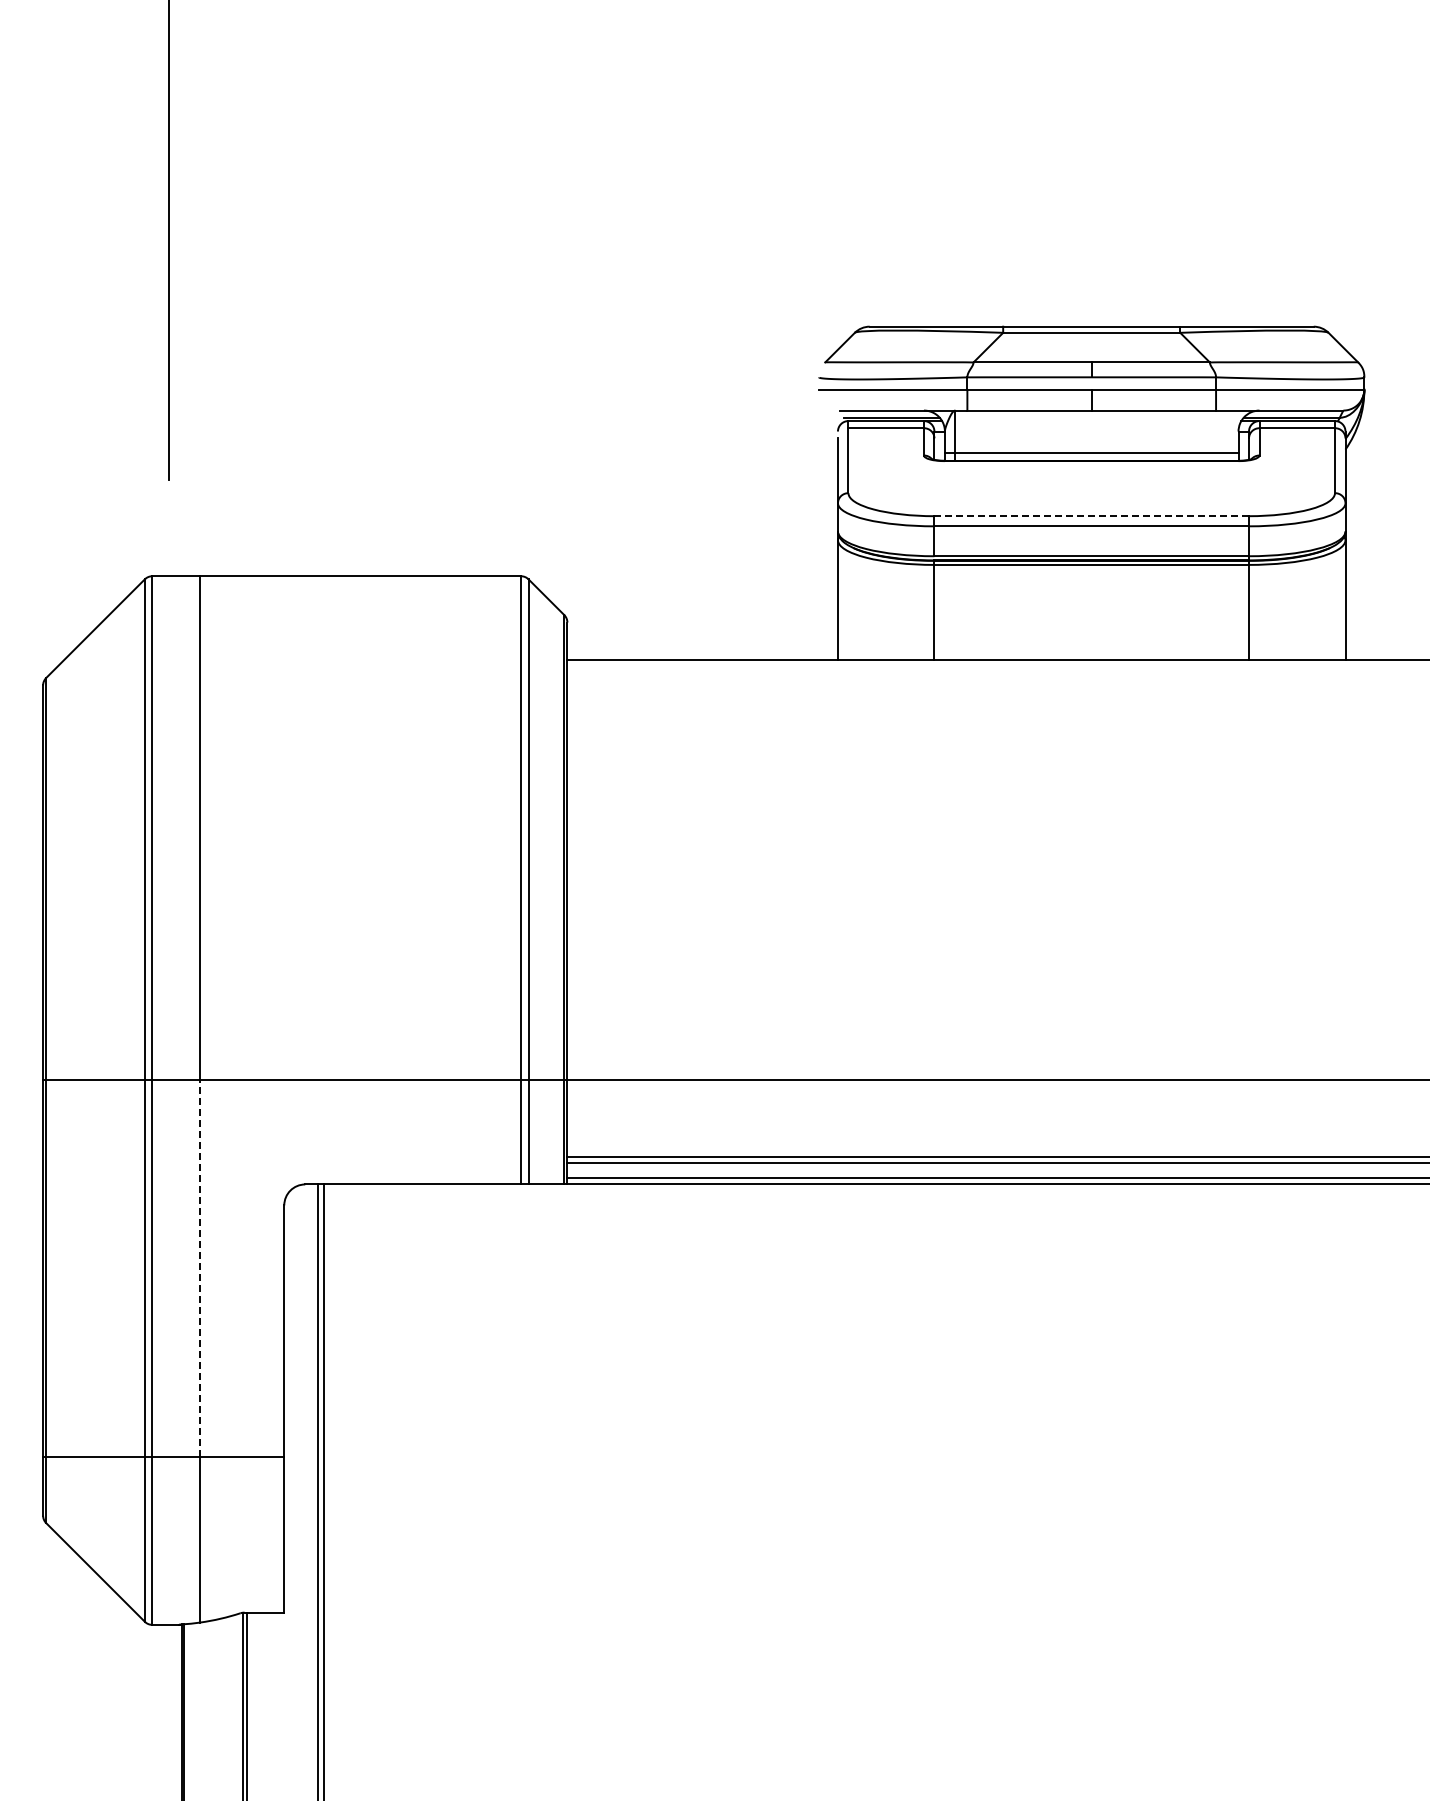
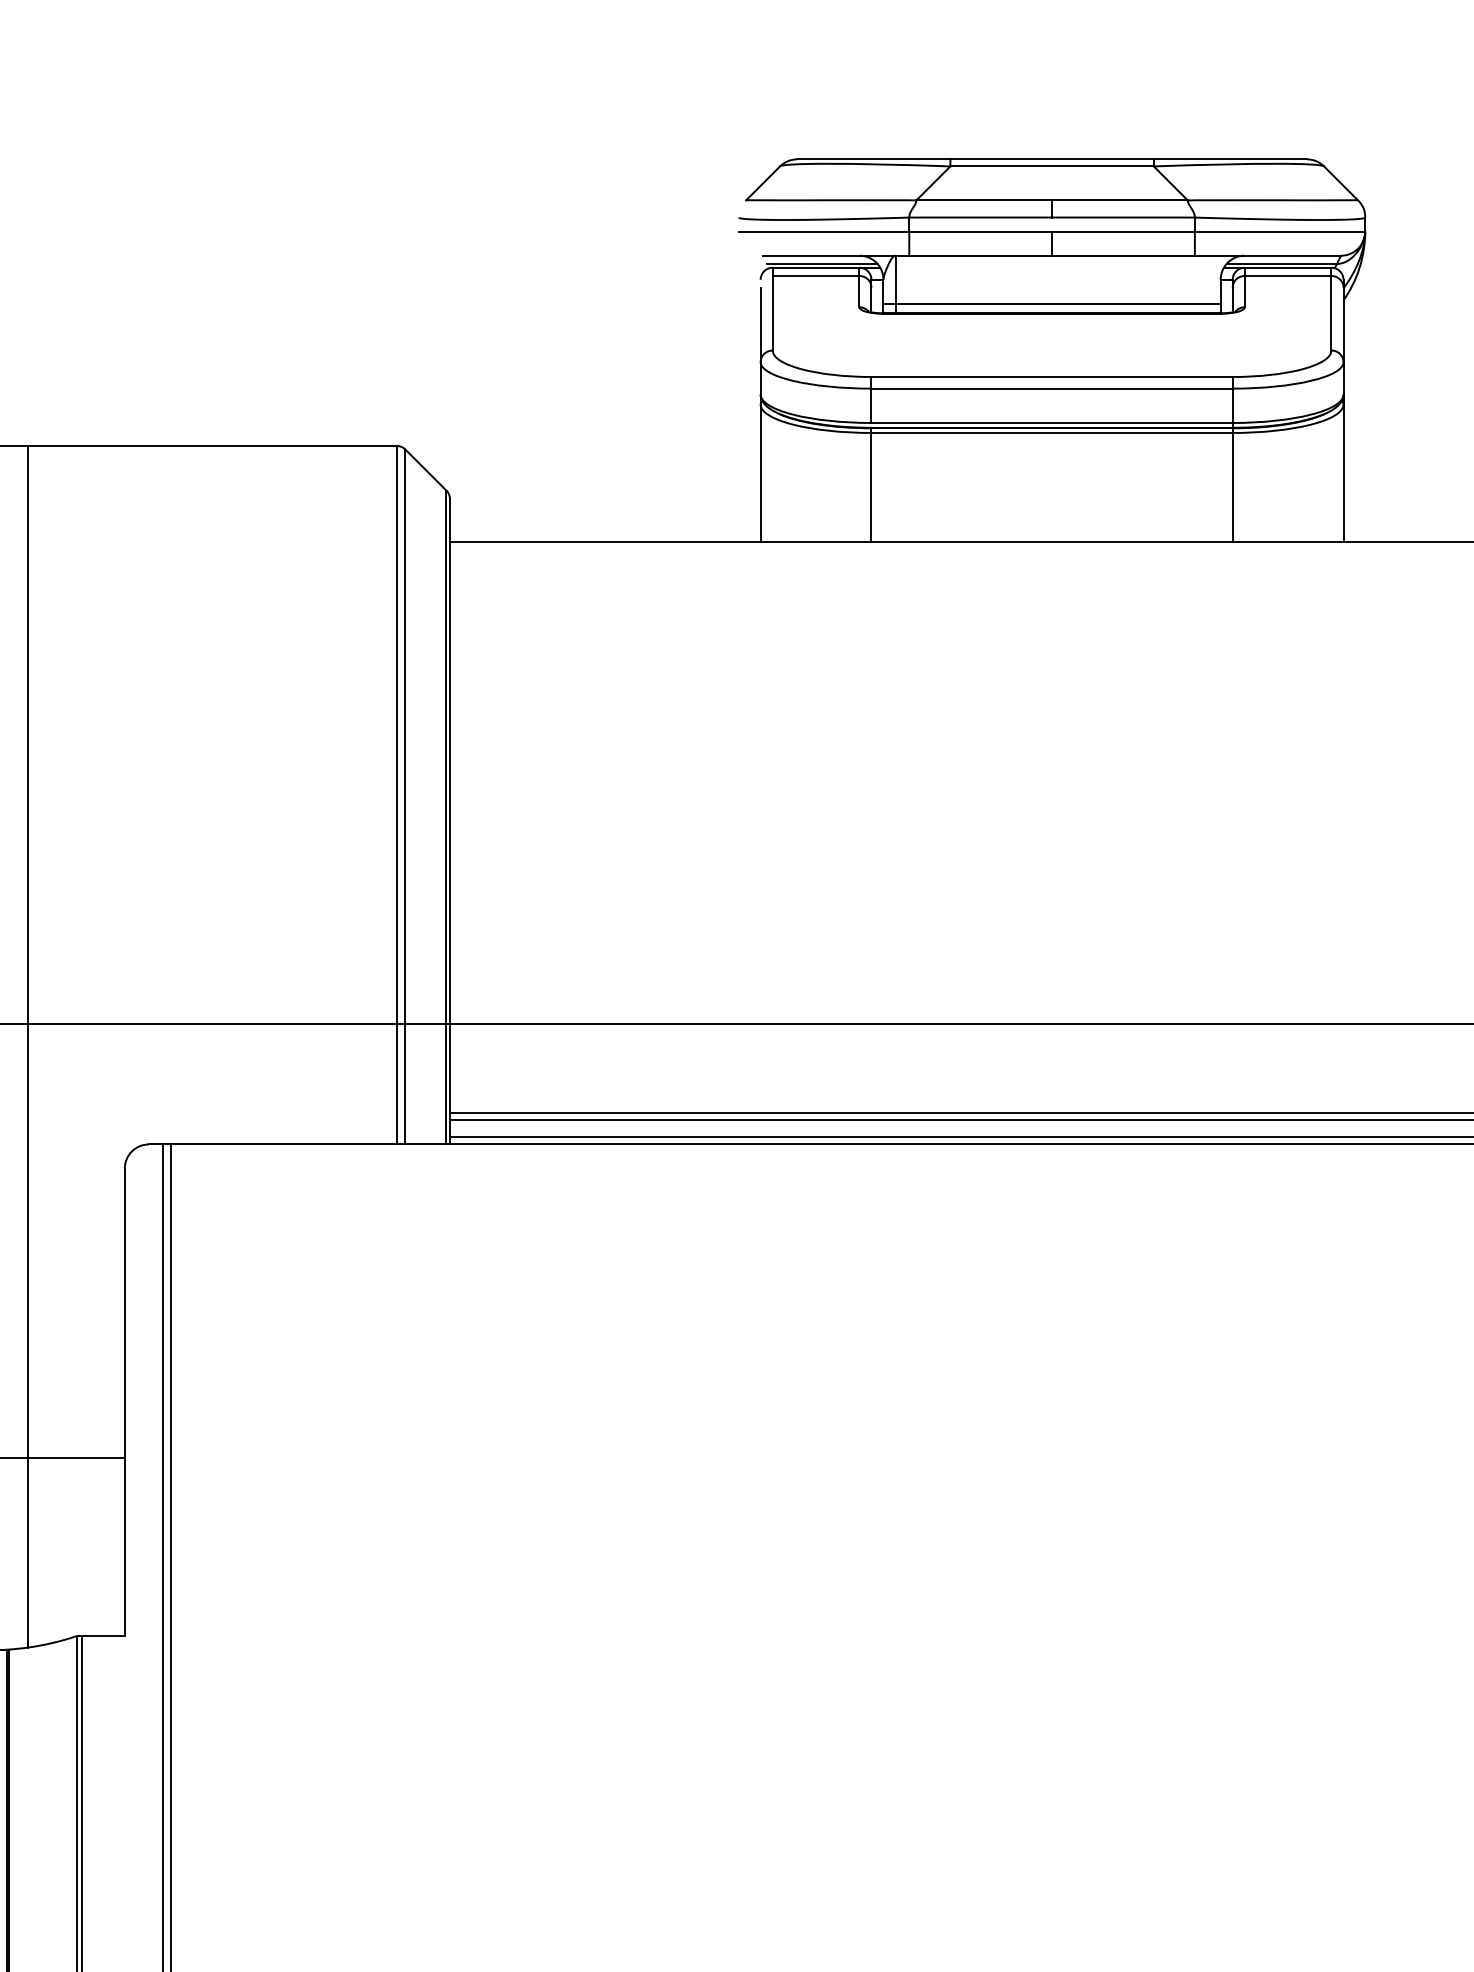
line: (1091, 516) -> (1051, 377), dashed -> solid
line: (200, 1268) -> (28, 1240), dashed -> solid

